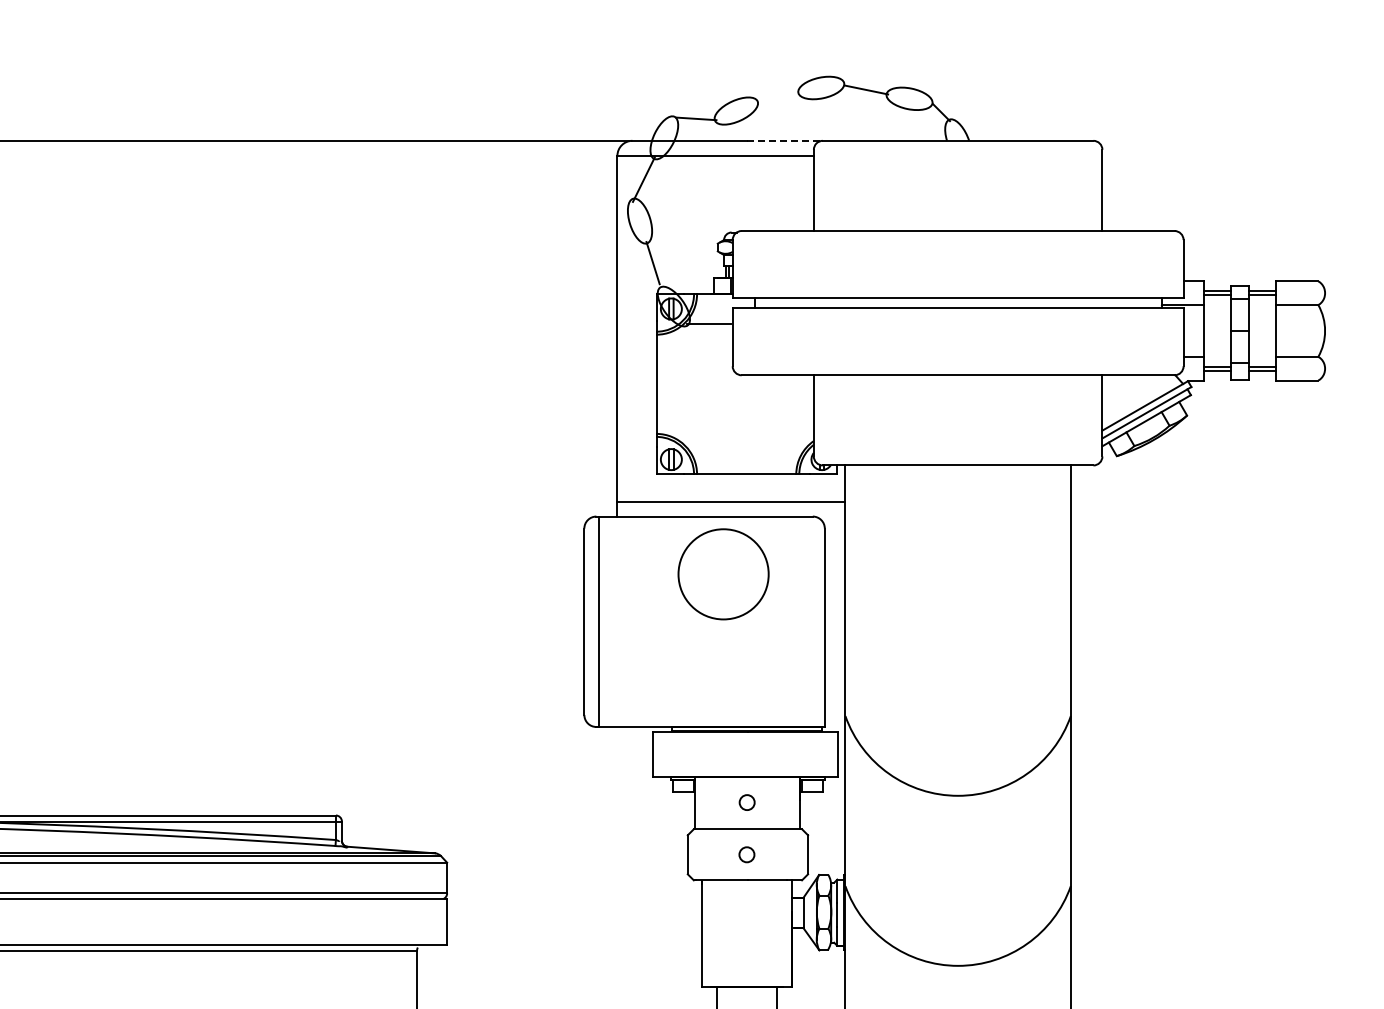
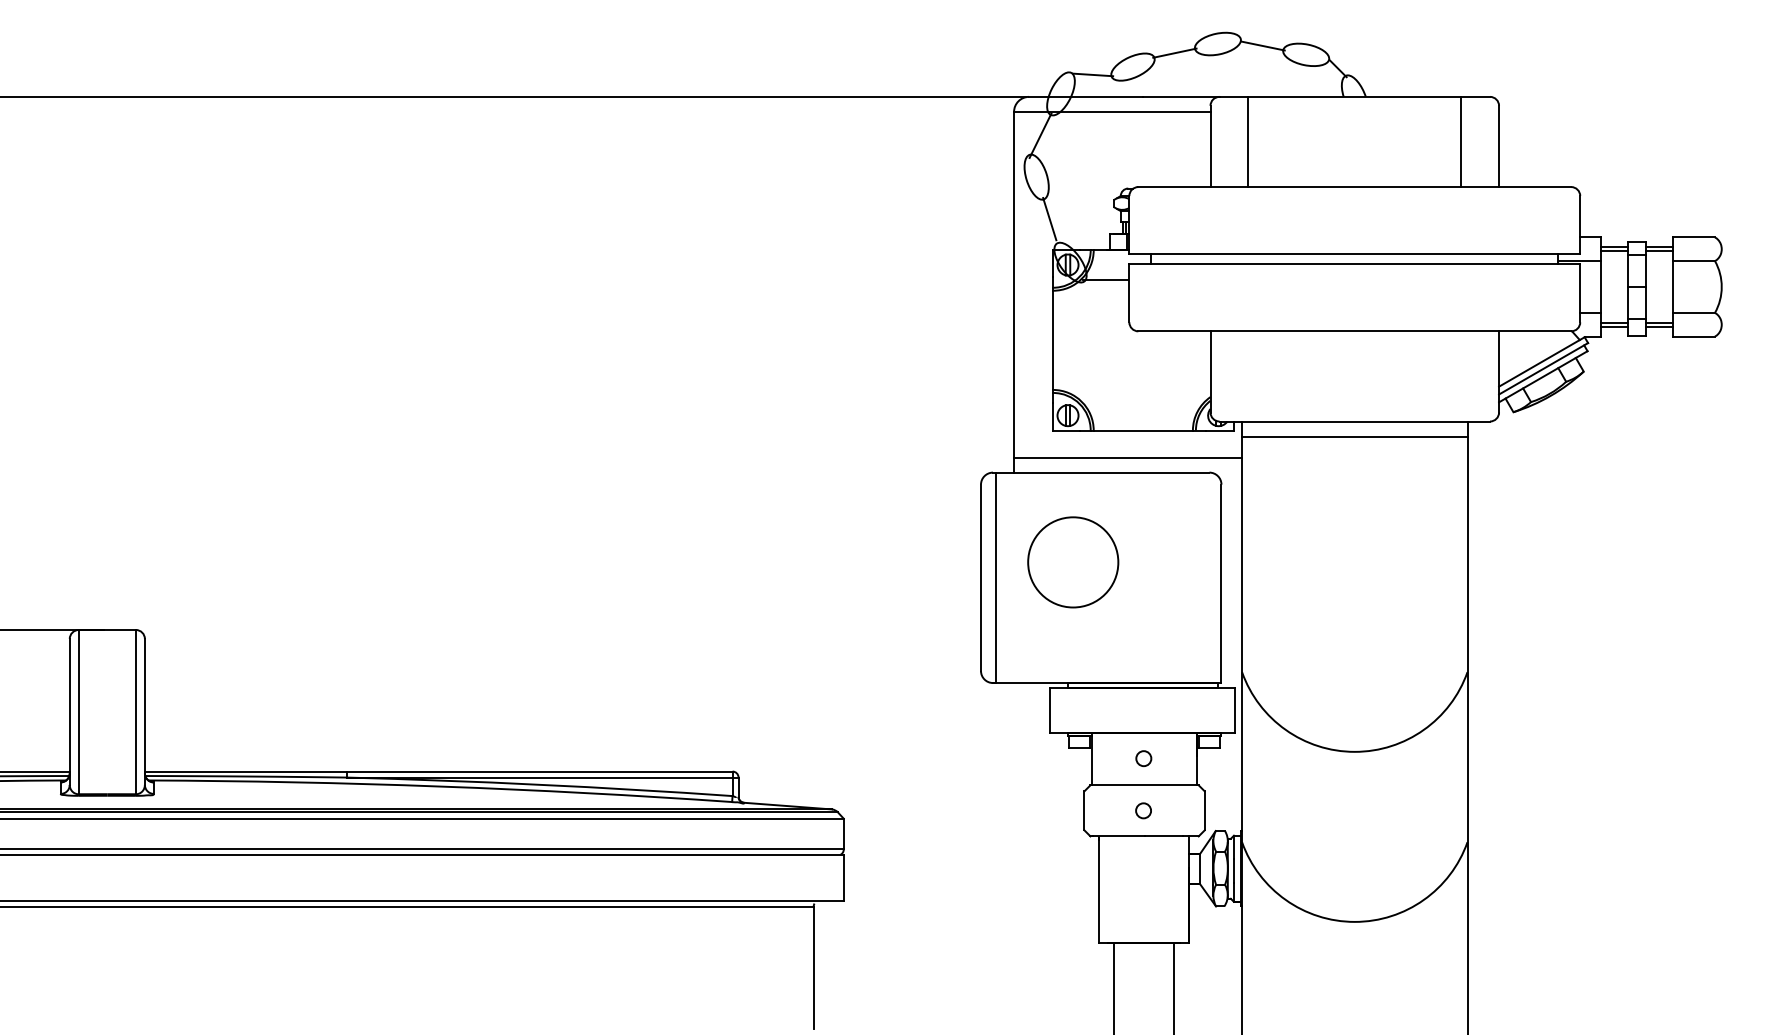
line: (777, 96) -> (1174, 52), added
line: (784, 140) -> (1181, 96), dashed -> solid
line: (851, 185) -> (1248, 141), added
line: (1064, 185) -> (1461, 141), added
line: (957, 480) -> (1354, 436), added
circle: (723, 574) -> (1073, 562), moved

